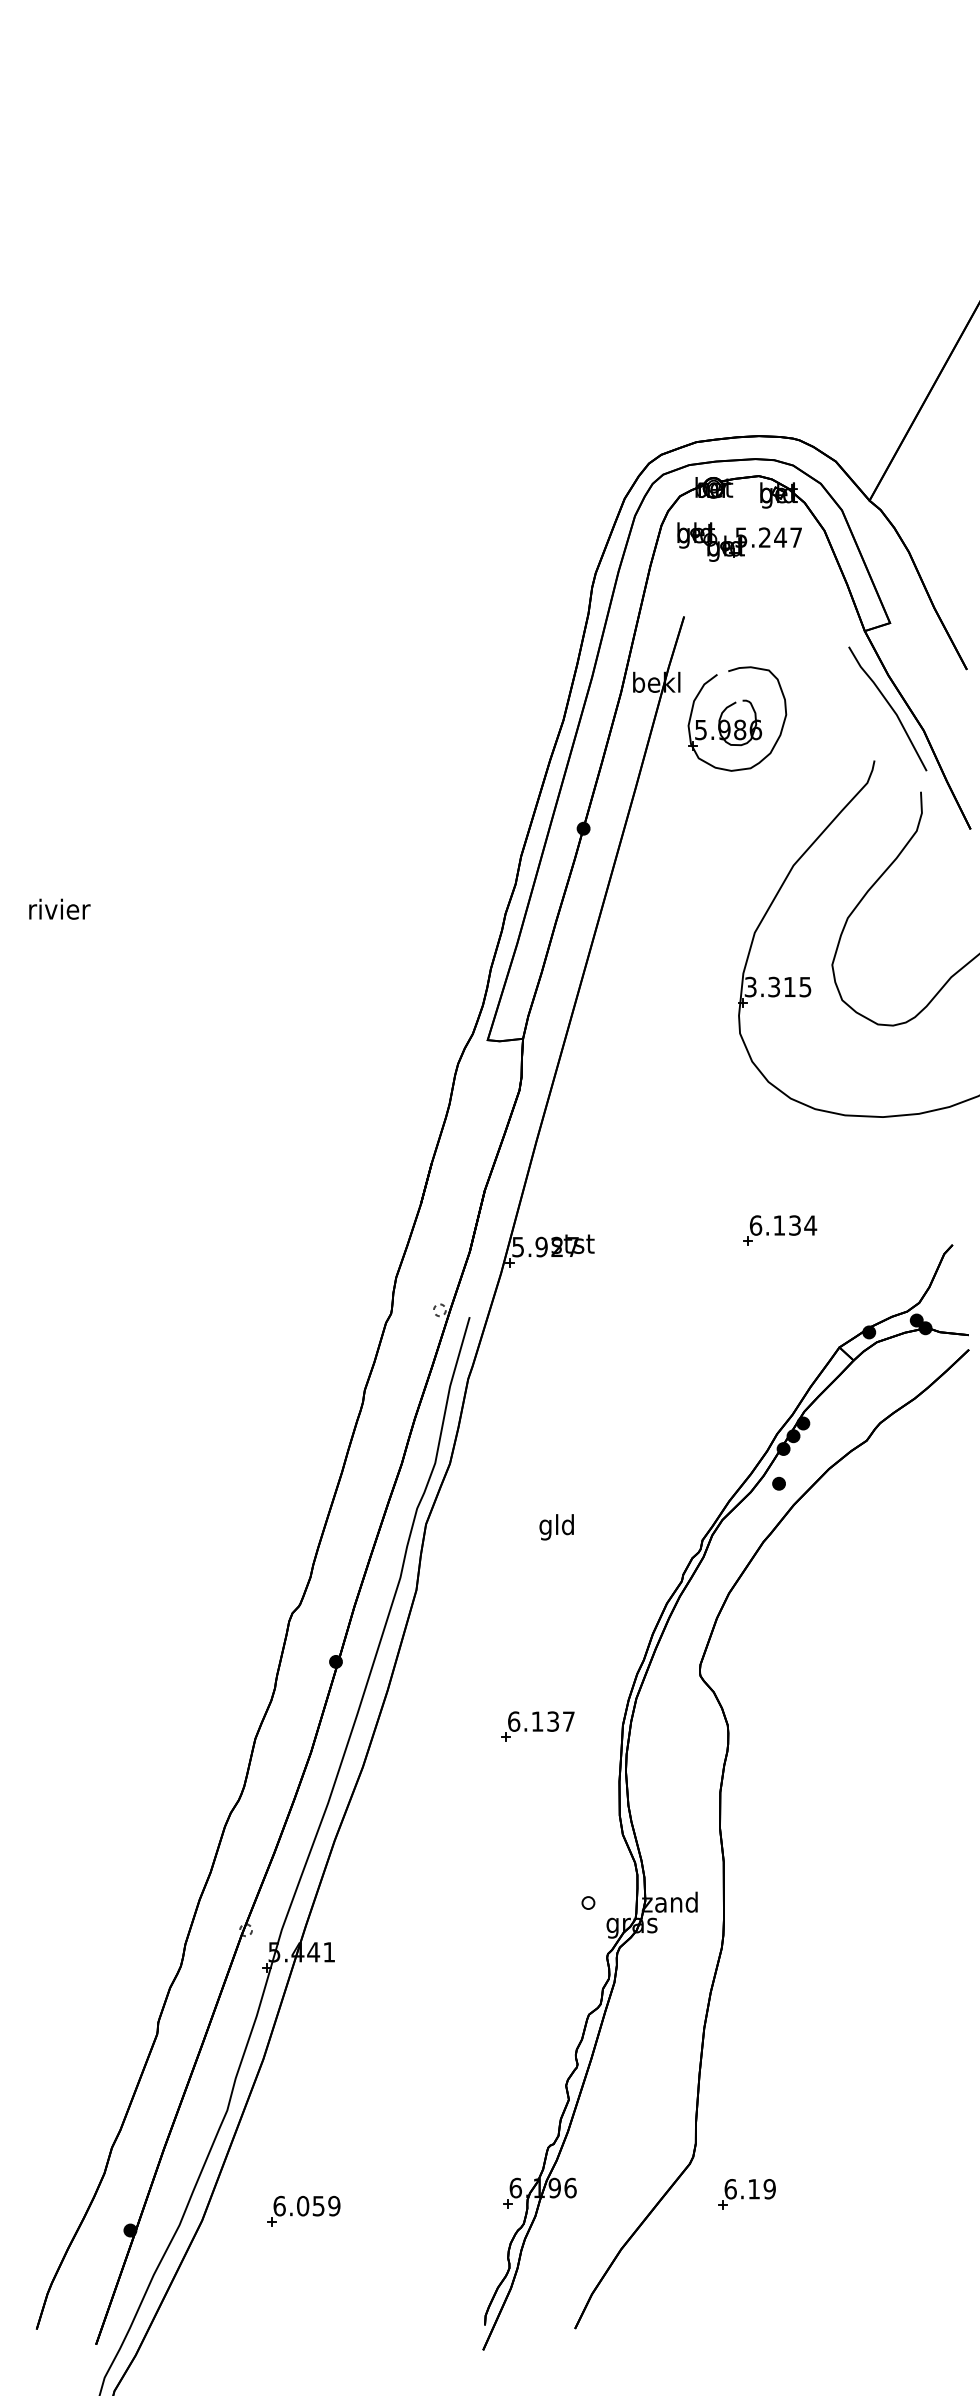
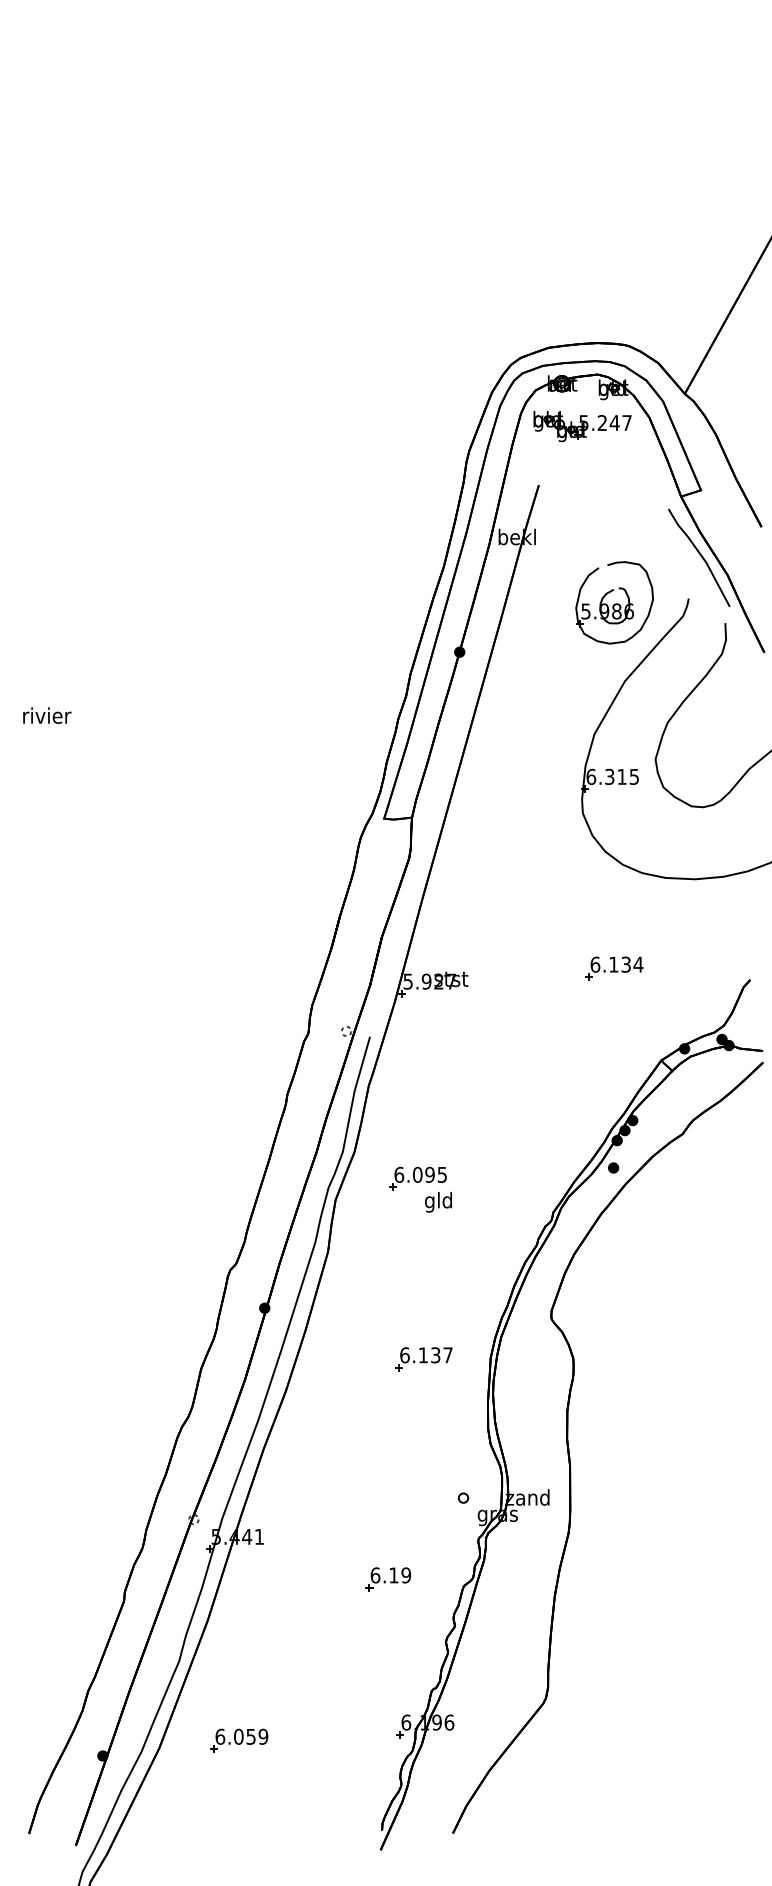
part: (737, 718) -> (614, 602), moved
text: (750, 986) -> (591, 776), 3.315 -> 6.315
part: (530, 1497) -> (417, 1178), added
part: (746, 2194) -> (387, 1579), moved

